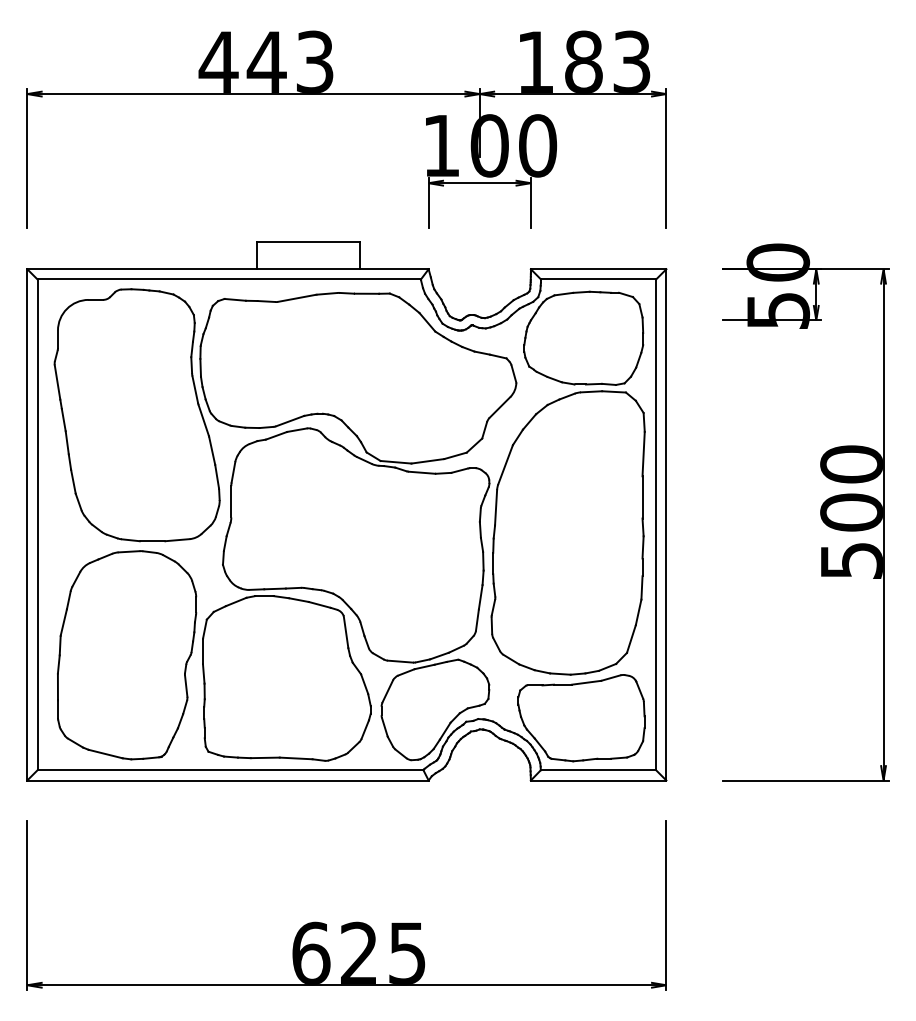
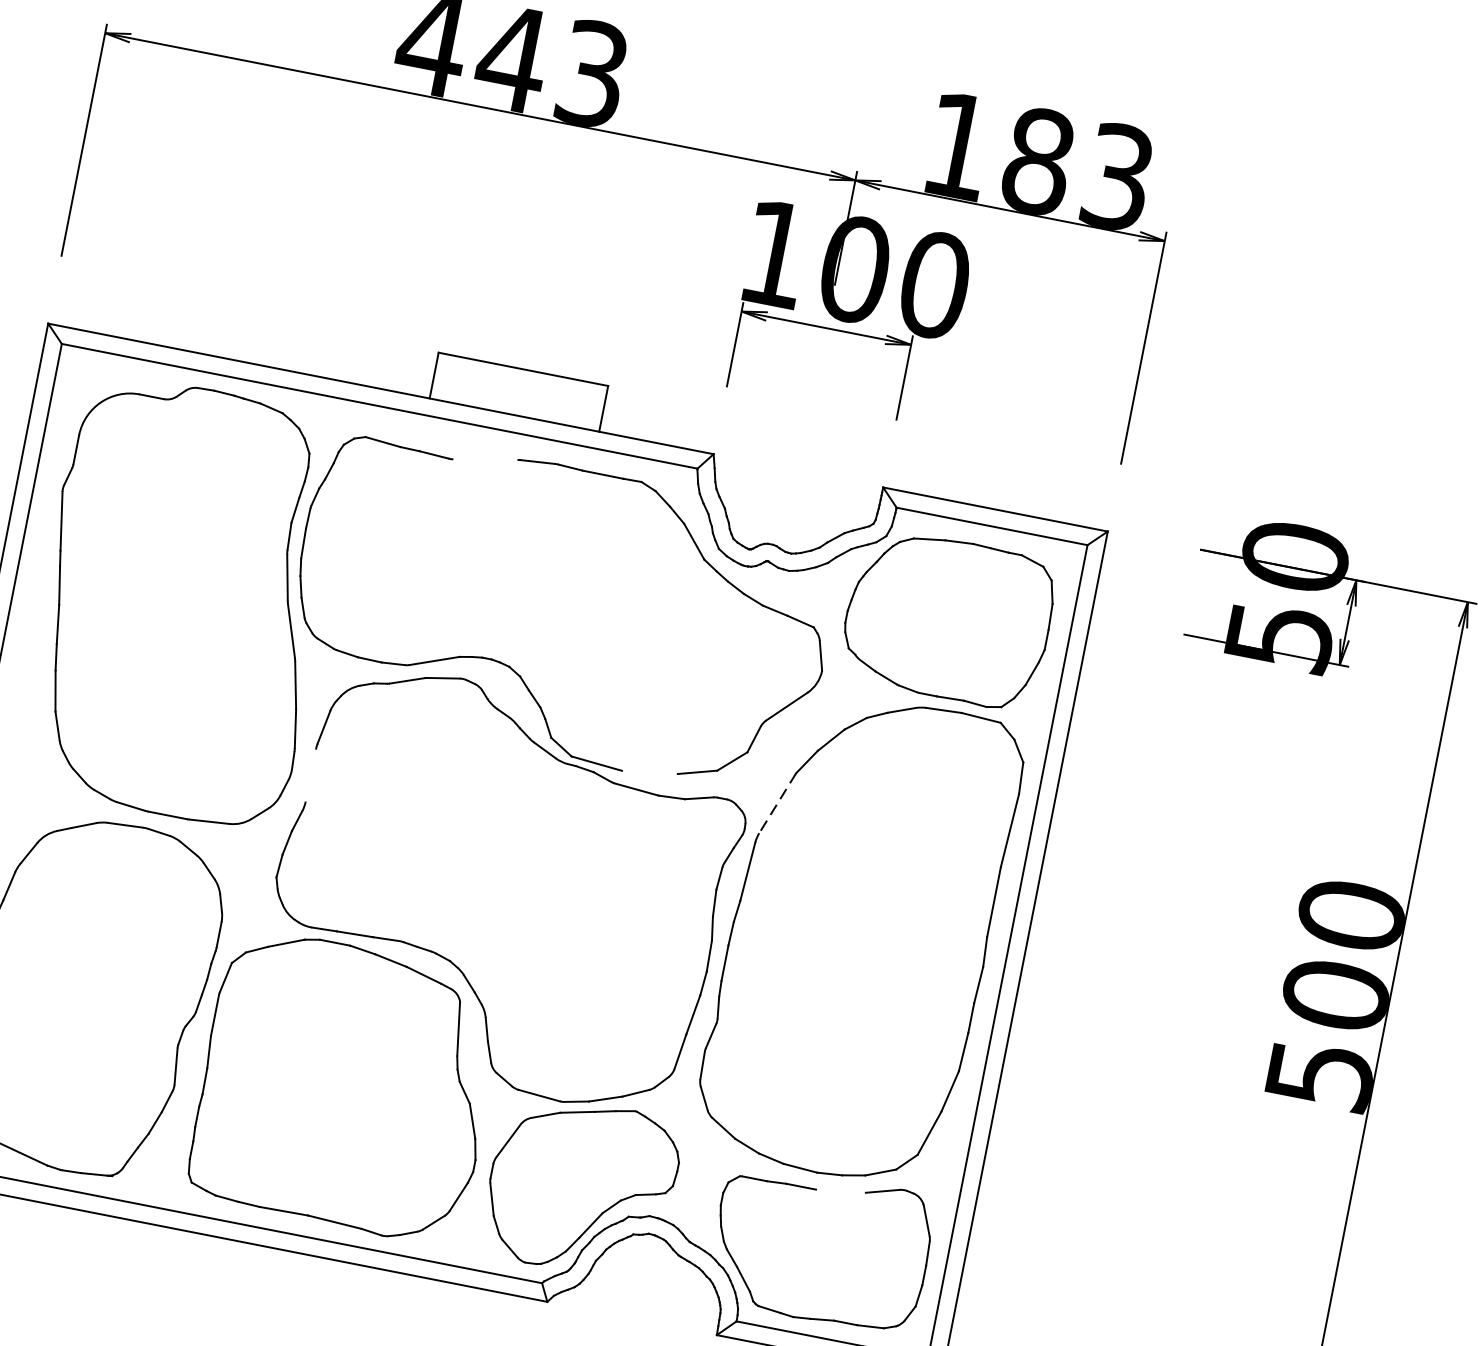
line: (296, 297) -> (485, 458), removed
line: (427, 461) -> (649, 772), removed
line: (505, 464) -> (777, 802), solid -> dashed
line: (231, 501) -> (311, 775), removed
line: (586, 682) -> (840, 1190), removed

